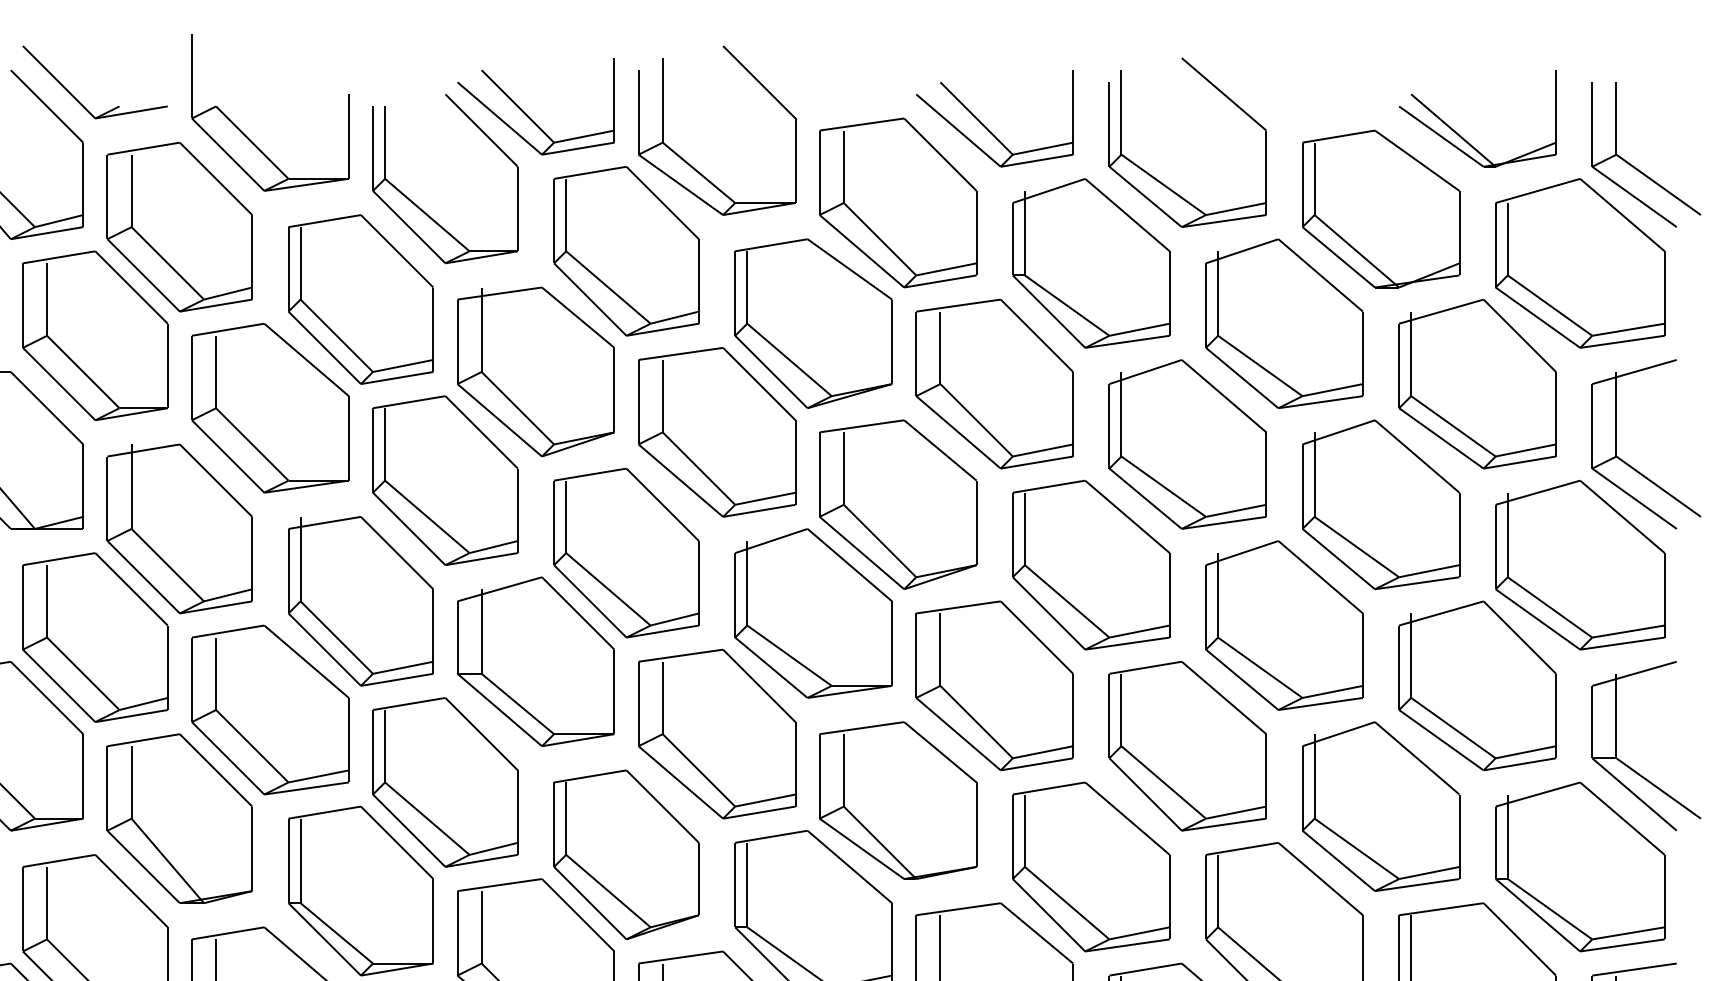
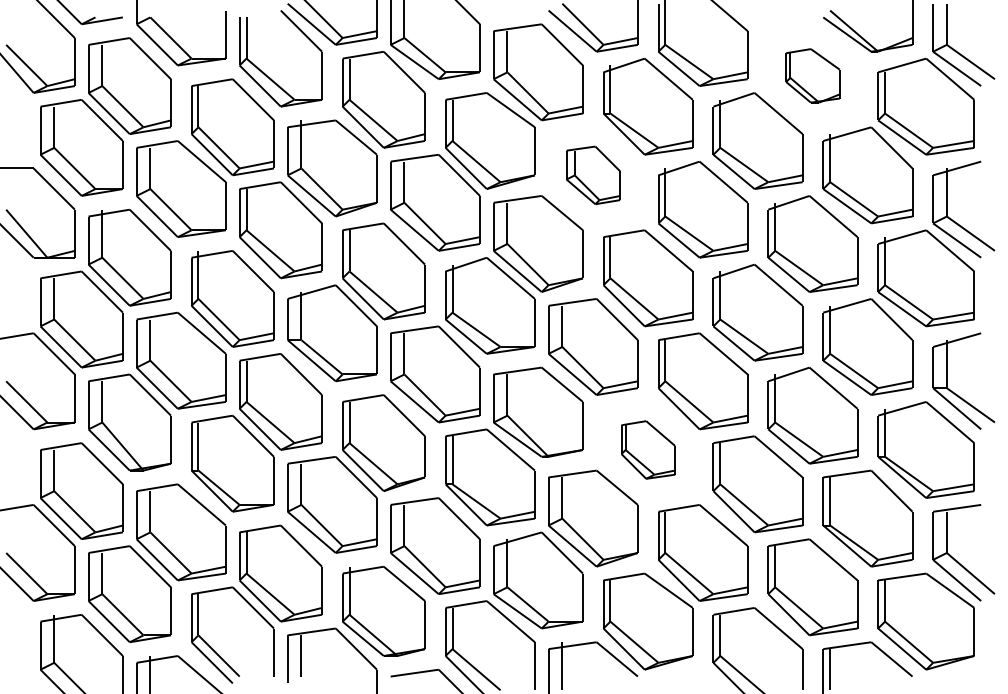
part: (1380, 208) -> (812, 75), size x0.6
part: (995, 384) -> (593, 175), size x0.6
part: (1091, 866) -> (648, 449), size x0.6

